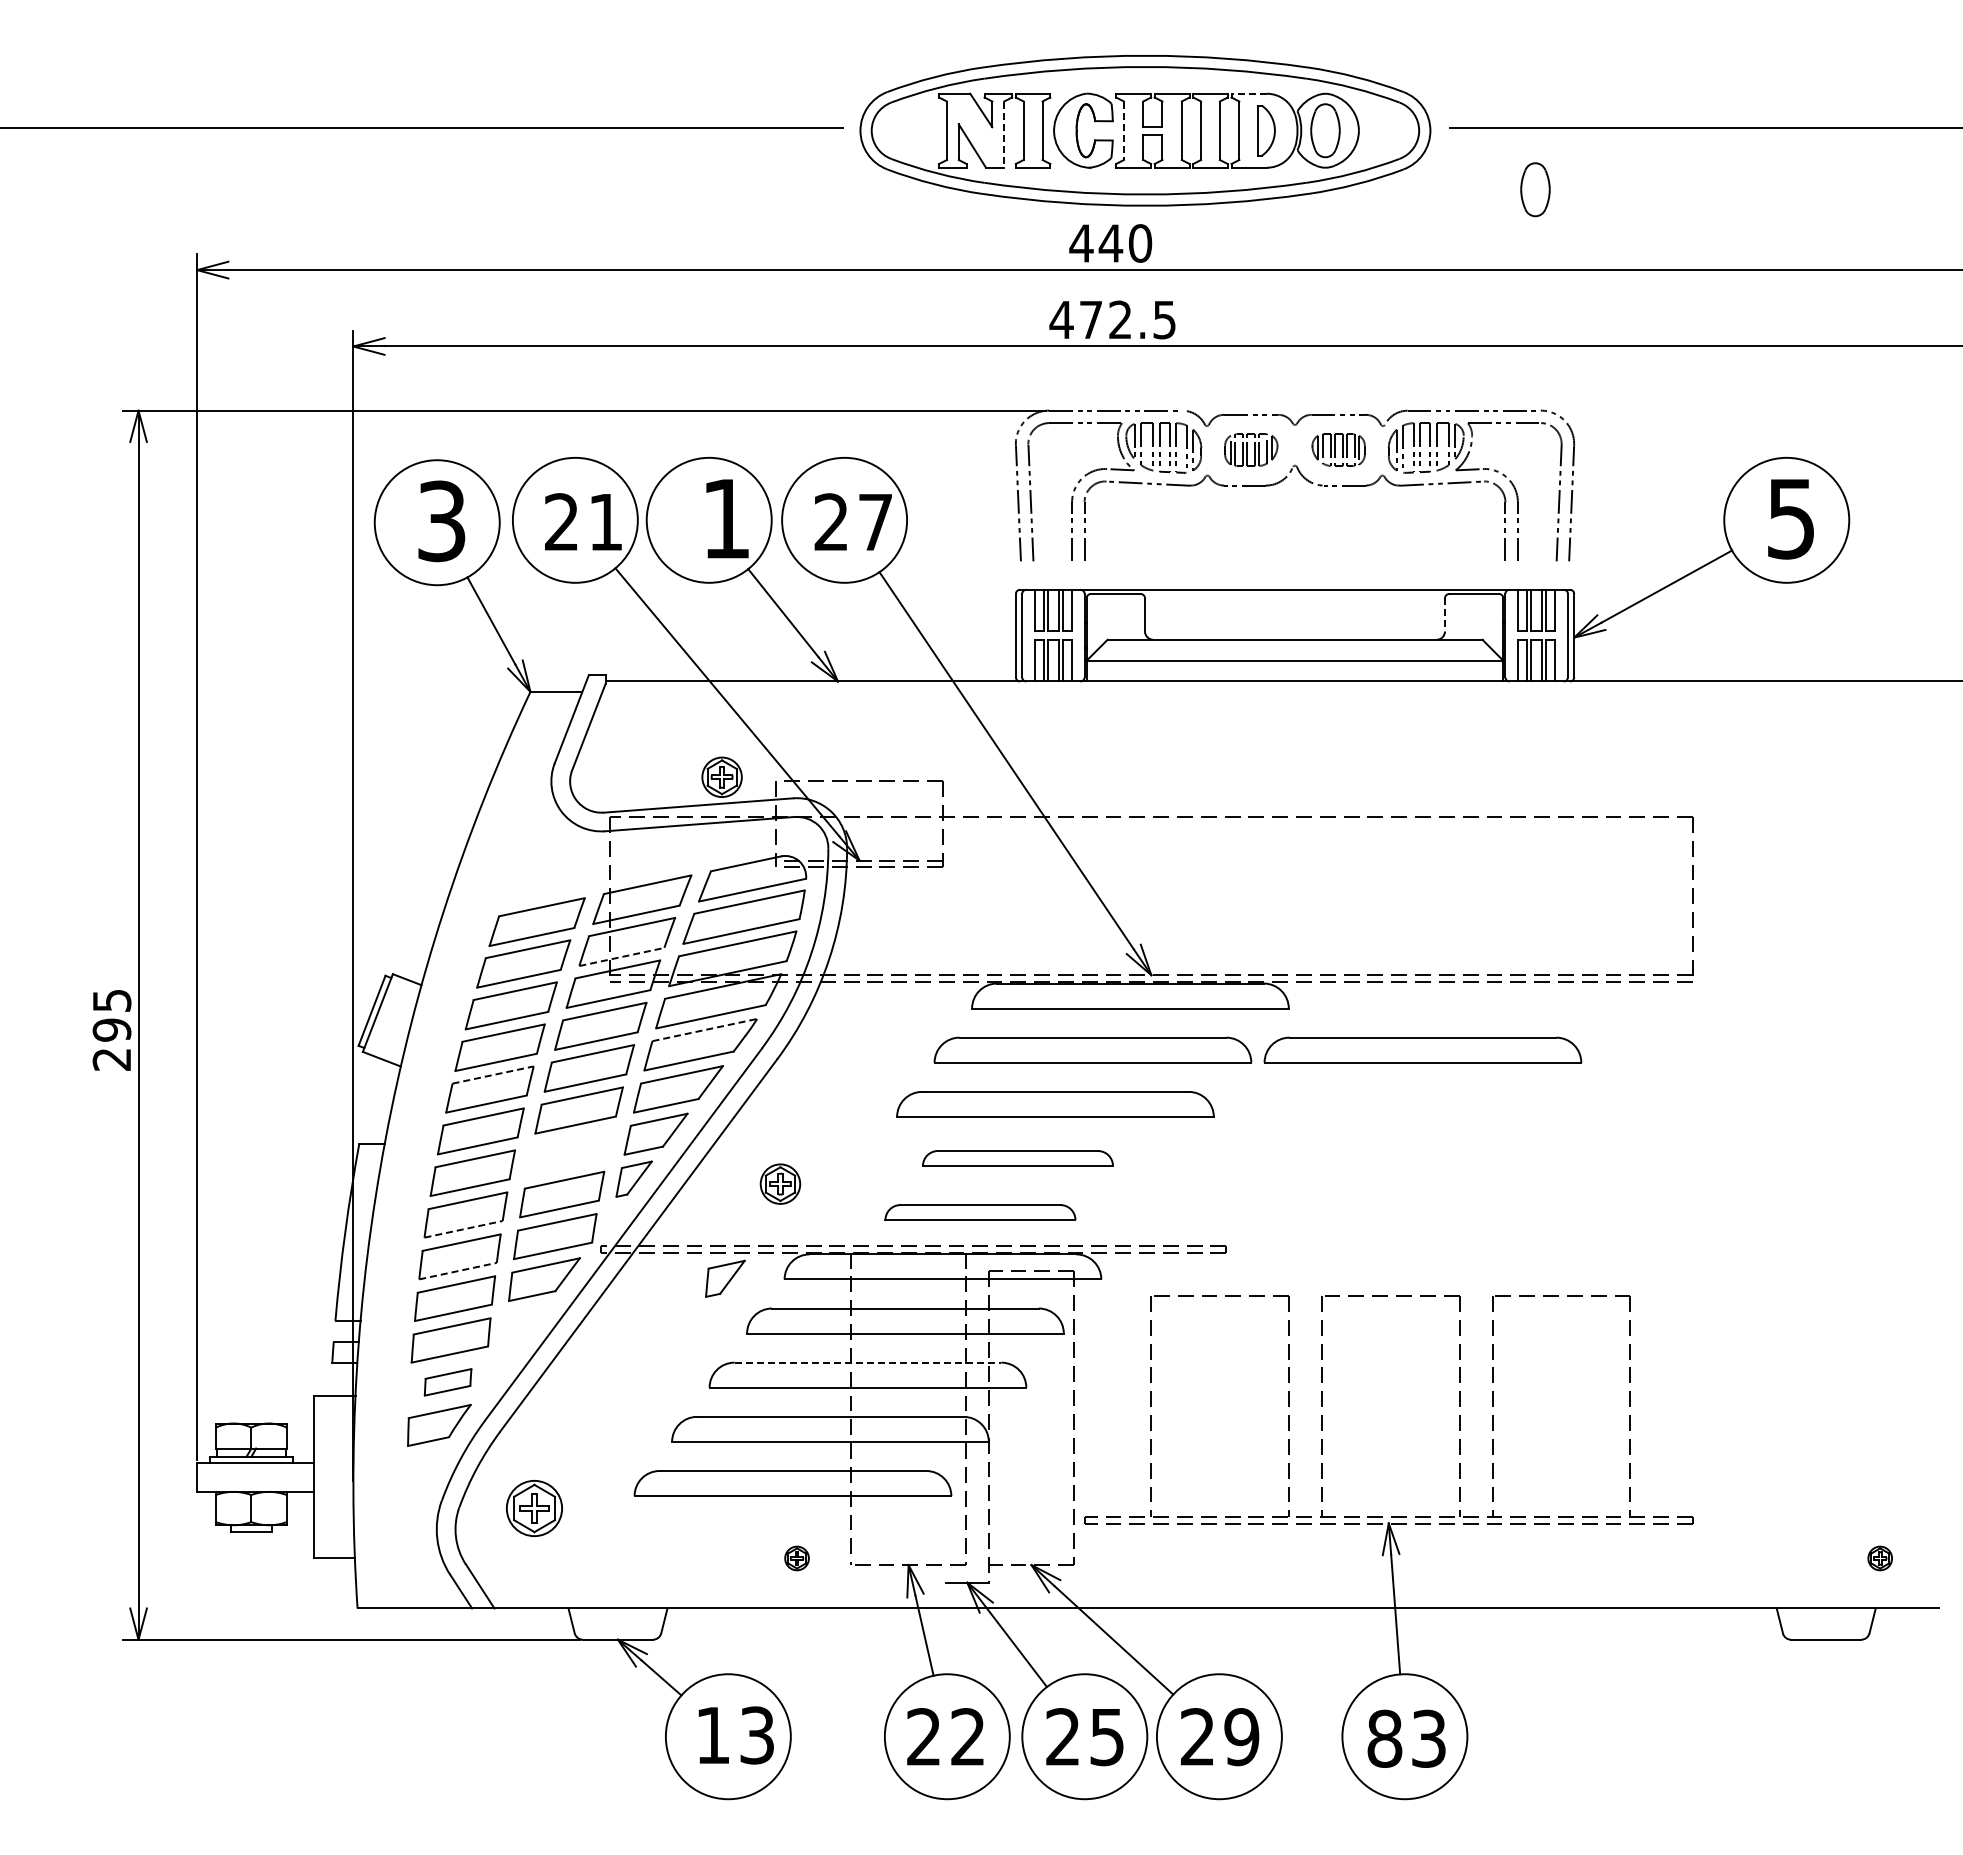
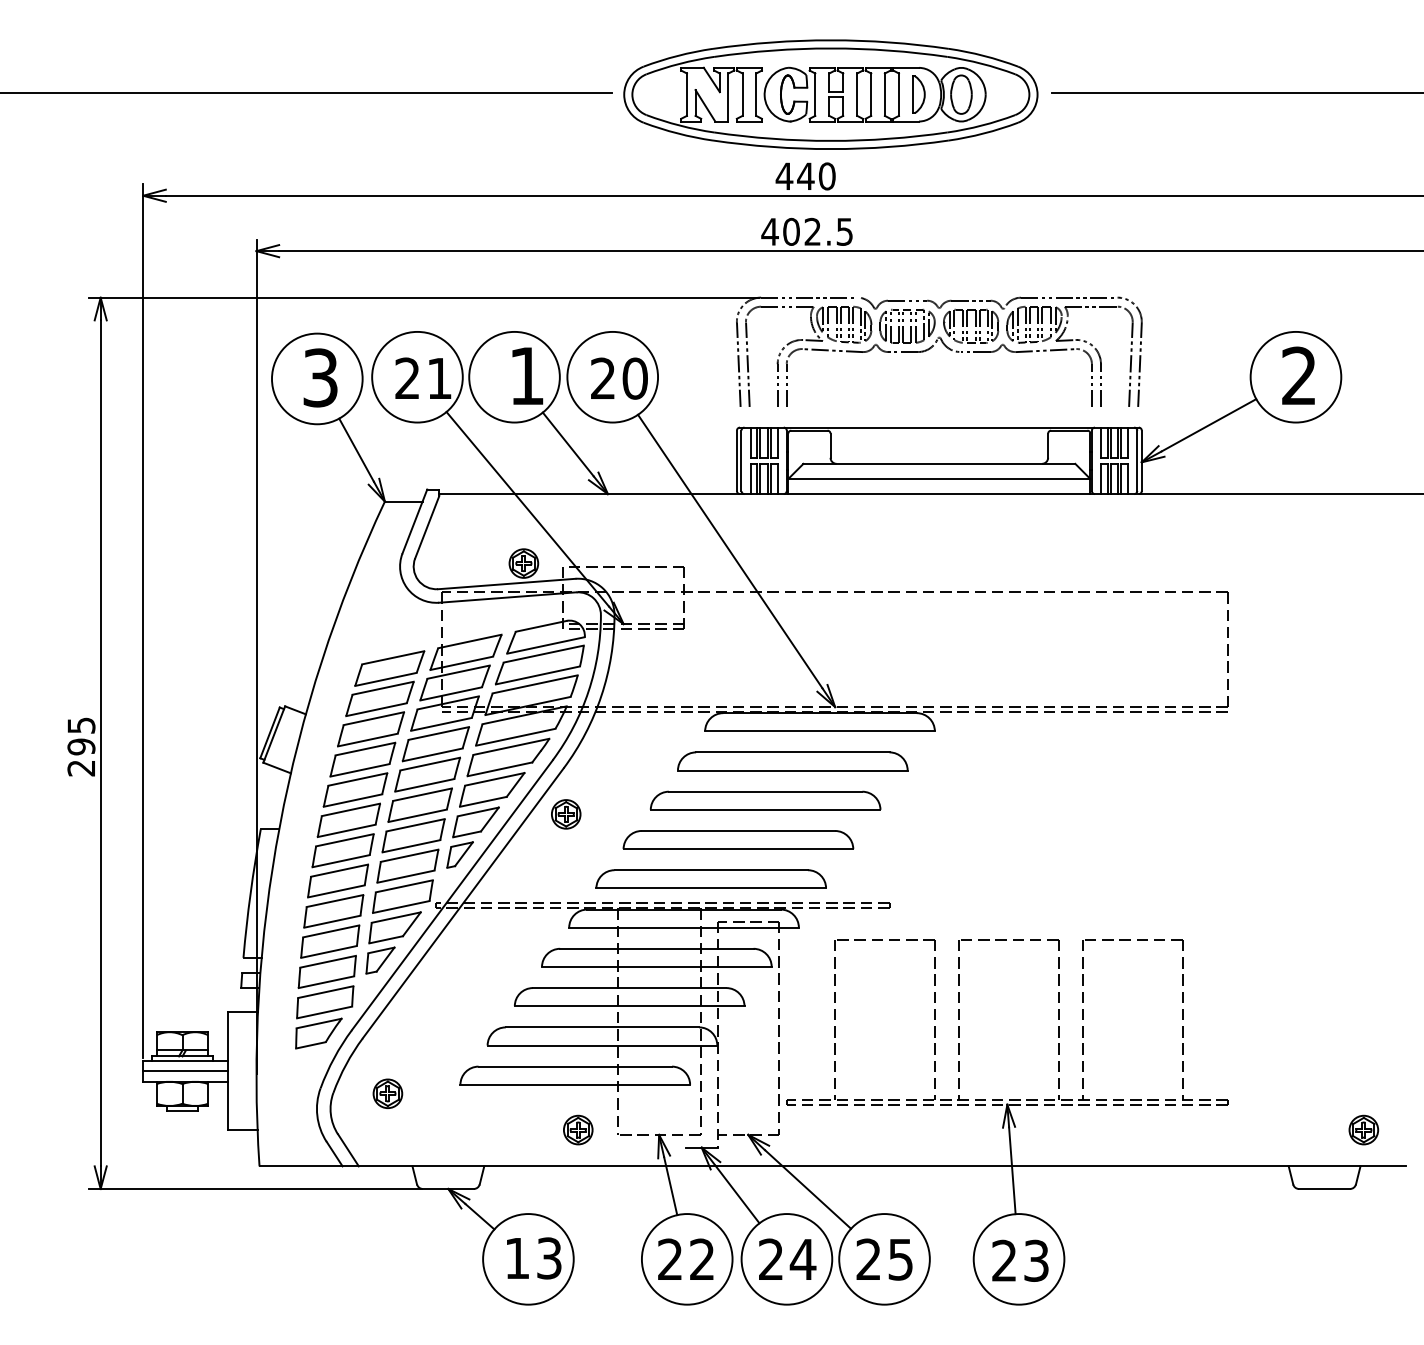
line: (1249, 93) -> (906, 67), dashed -> solid
line: (1123, 131) -> (814, 95), dashed -> solid
line: (1004, 135) -> (728, 98), dashed -> solid
part: (1535, 189) -> (1113, 137), removed
text: (1090, 319) -> (791, 231), 472.5 -> 402.5
part: (1251, 449) -> (907, 325), size x1.43
part: (1338, 449) -> (970, 325), size x1.43
text: (1790, 518) -> (1298, 375), 5 -> 2
text: (875, 522) -> (635, 378), 27 -> 20
line: (1445, 614) -> (1048, 445), dashed -> solid
line: (622, 956) -> (451, 693), dashed -> solid
line: (704, 1030) -> (511, 747), dashed -> solid
part: (1422, 1049) -> (1031, 760), removed
line: (493, 1075) -> (358, 779), dashed -> solid
part: (569, 1152) -> (413, 835), added
part: (1017, 1158) -> (738, 840), size x1.67
part: (780, 1183) -> (566, 813), moved
part: (980, 1212) -> (711, 879), size x1.67
line: (463, 1229) -> (336, 891), dashed -> solid
line: (458, 1271) -> (332, 921), dashed -> solid
part: (725, 1278) -> (380, 960), moved
line: (868, 1362) -> (630, 987), dashed -> solid
part: (447, 1382) -> (324, 1002), size x1.67
line: (255, 1477) -> (185, 1071), added
part: (534, 1508) -> (387, 1093), size x0.71
part: (796, 1558) -> (577, 1130), size x1.67
part: (1879, 1558) -> (1363, 1130), size x1.67
text: (1106, 1737) -> (802, 1259), 25 -> 24
text: (1241, 1737) -> (900, 1259), 29 -> 25
text: (1384, 1738) -> (1004, 1260), 83 -> 23

